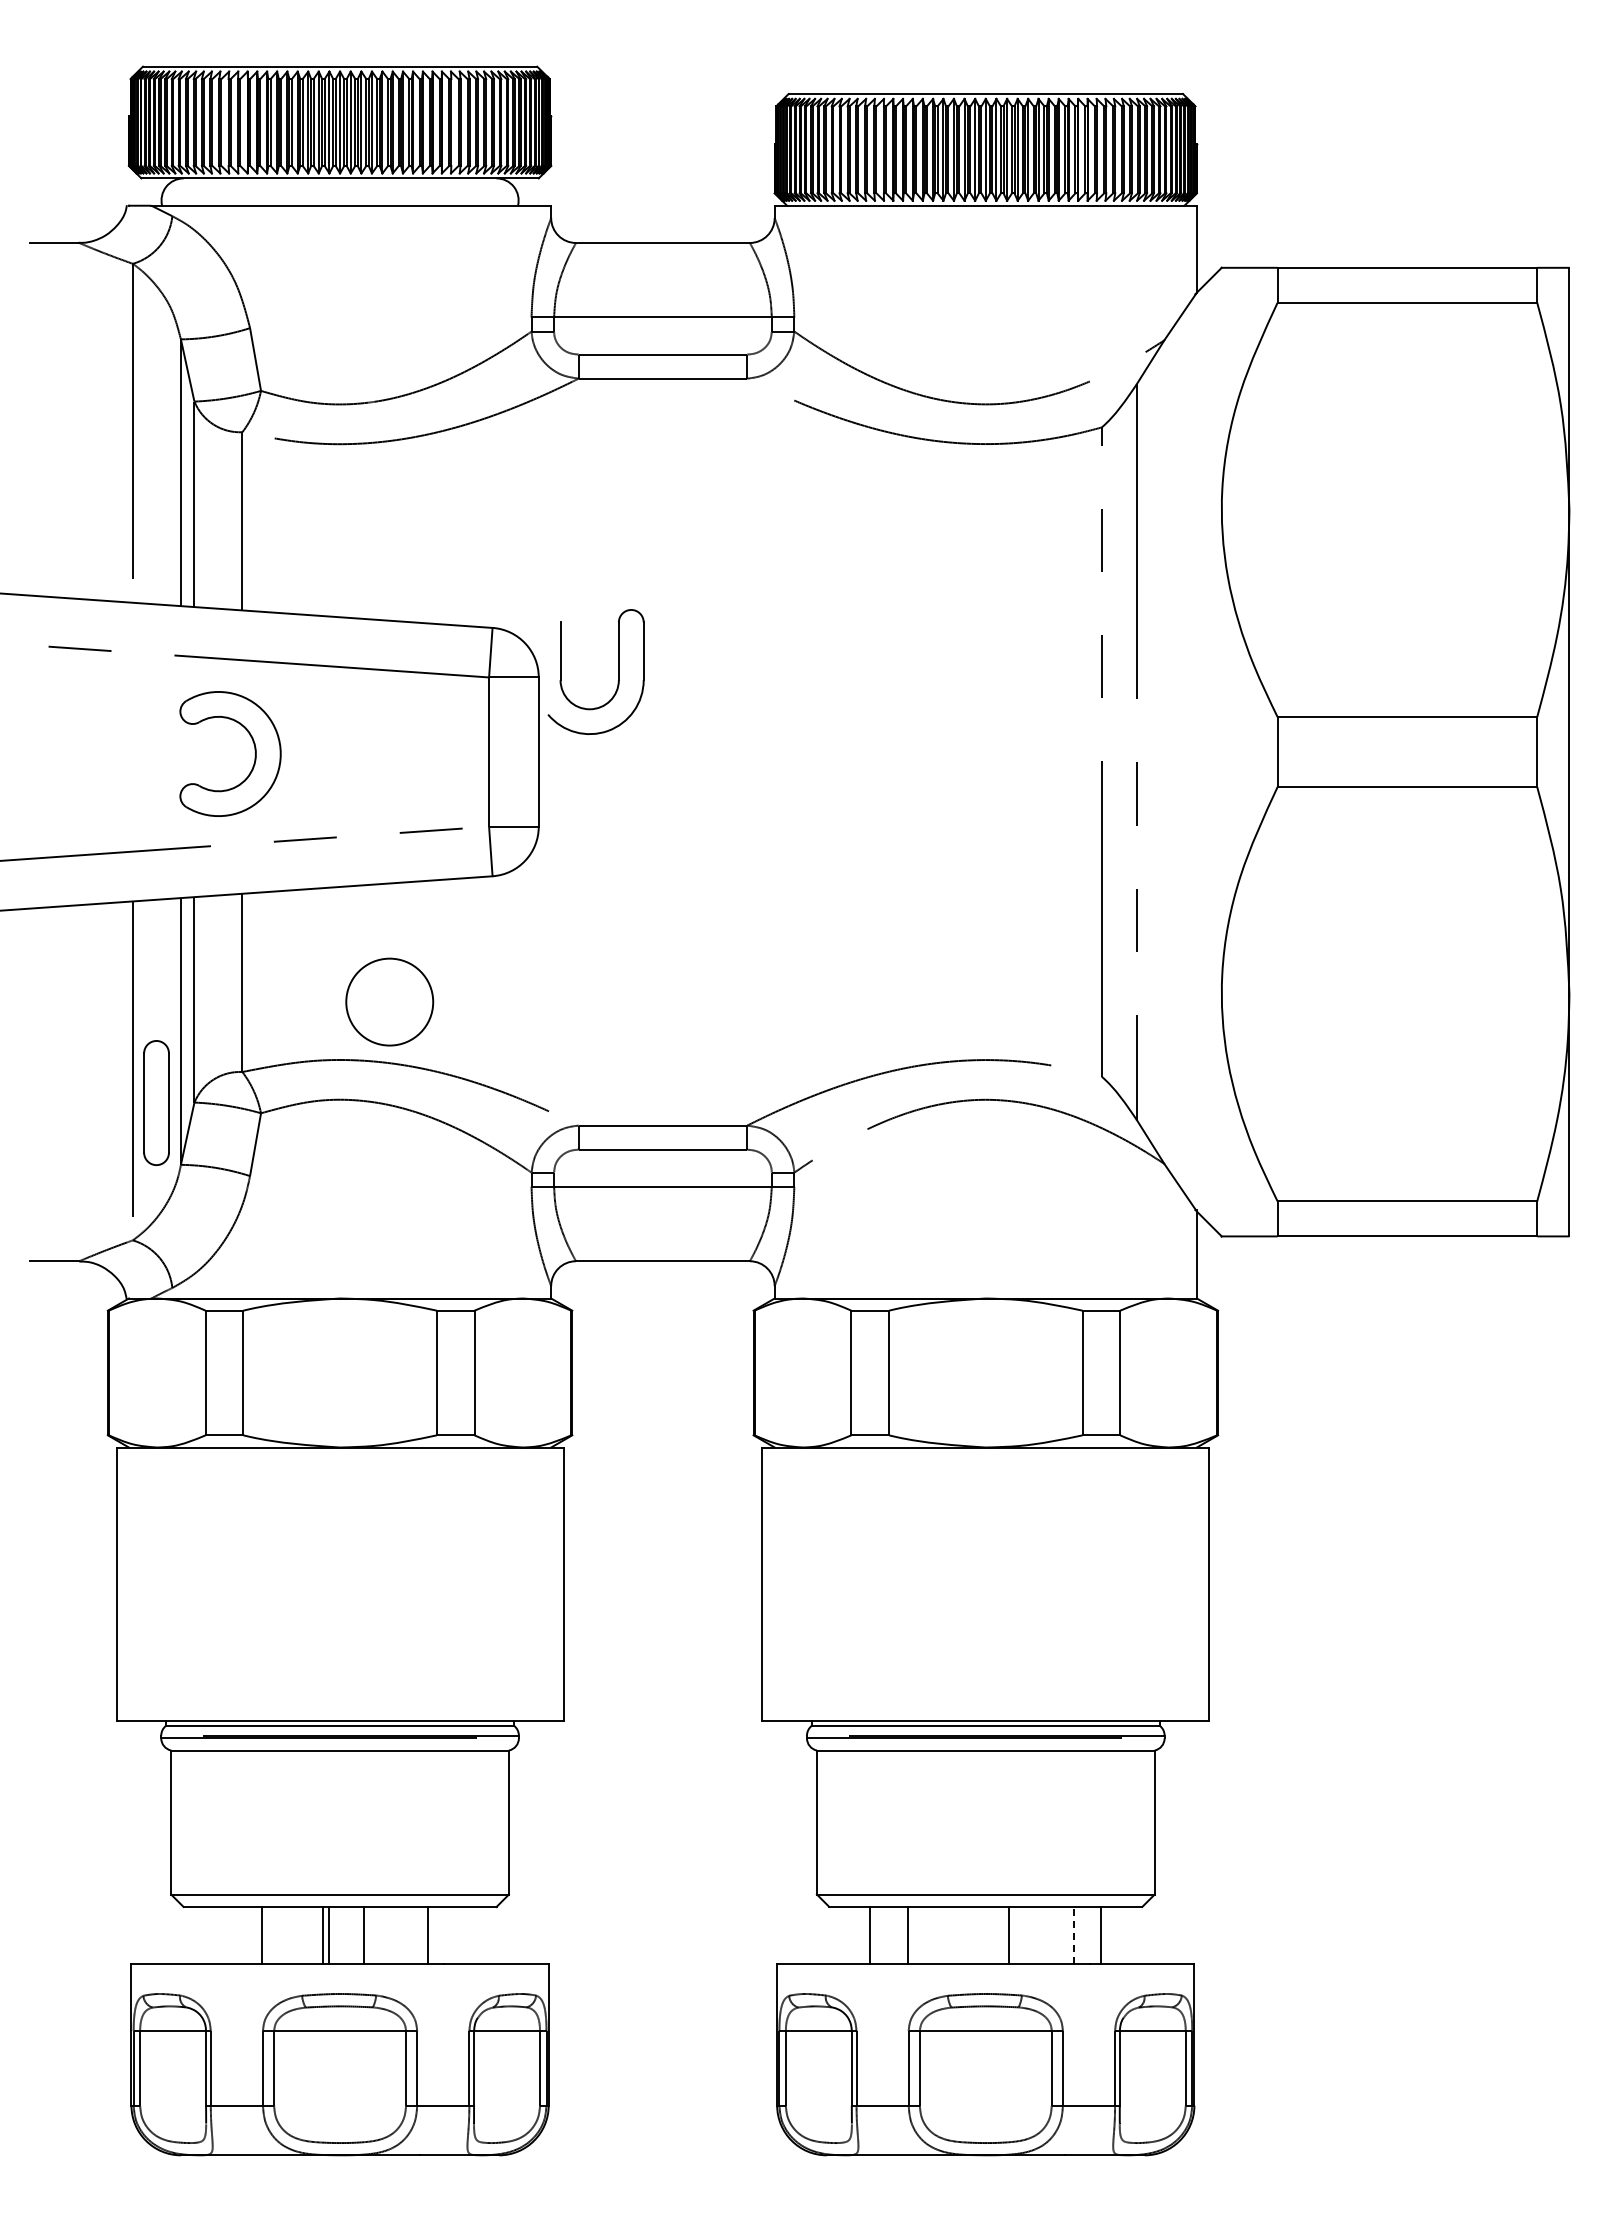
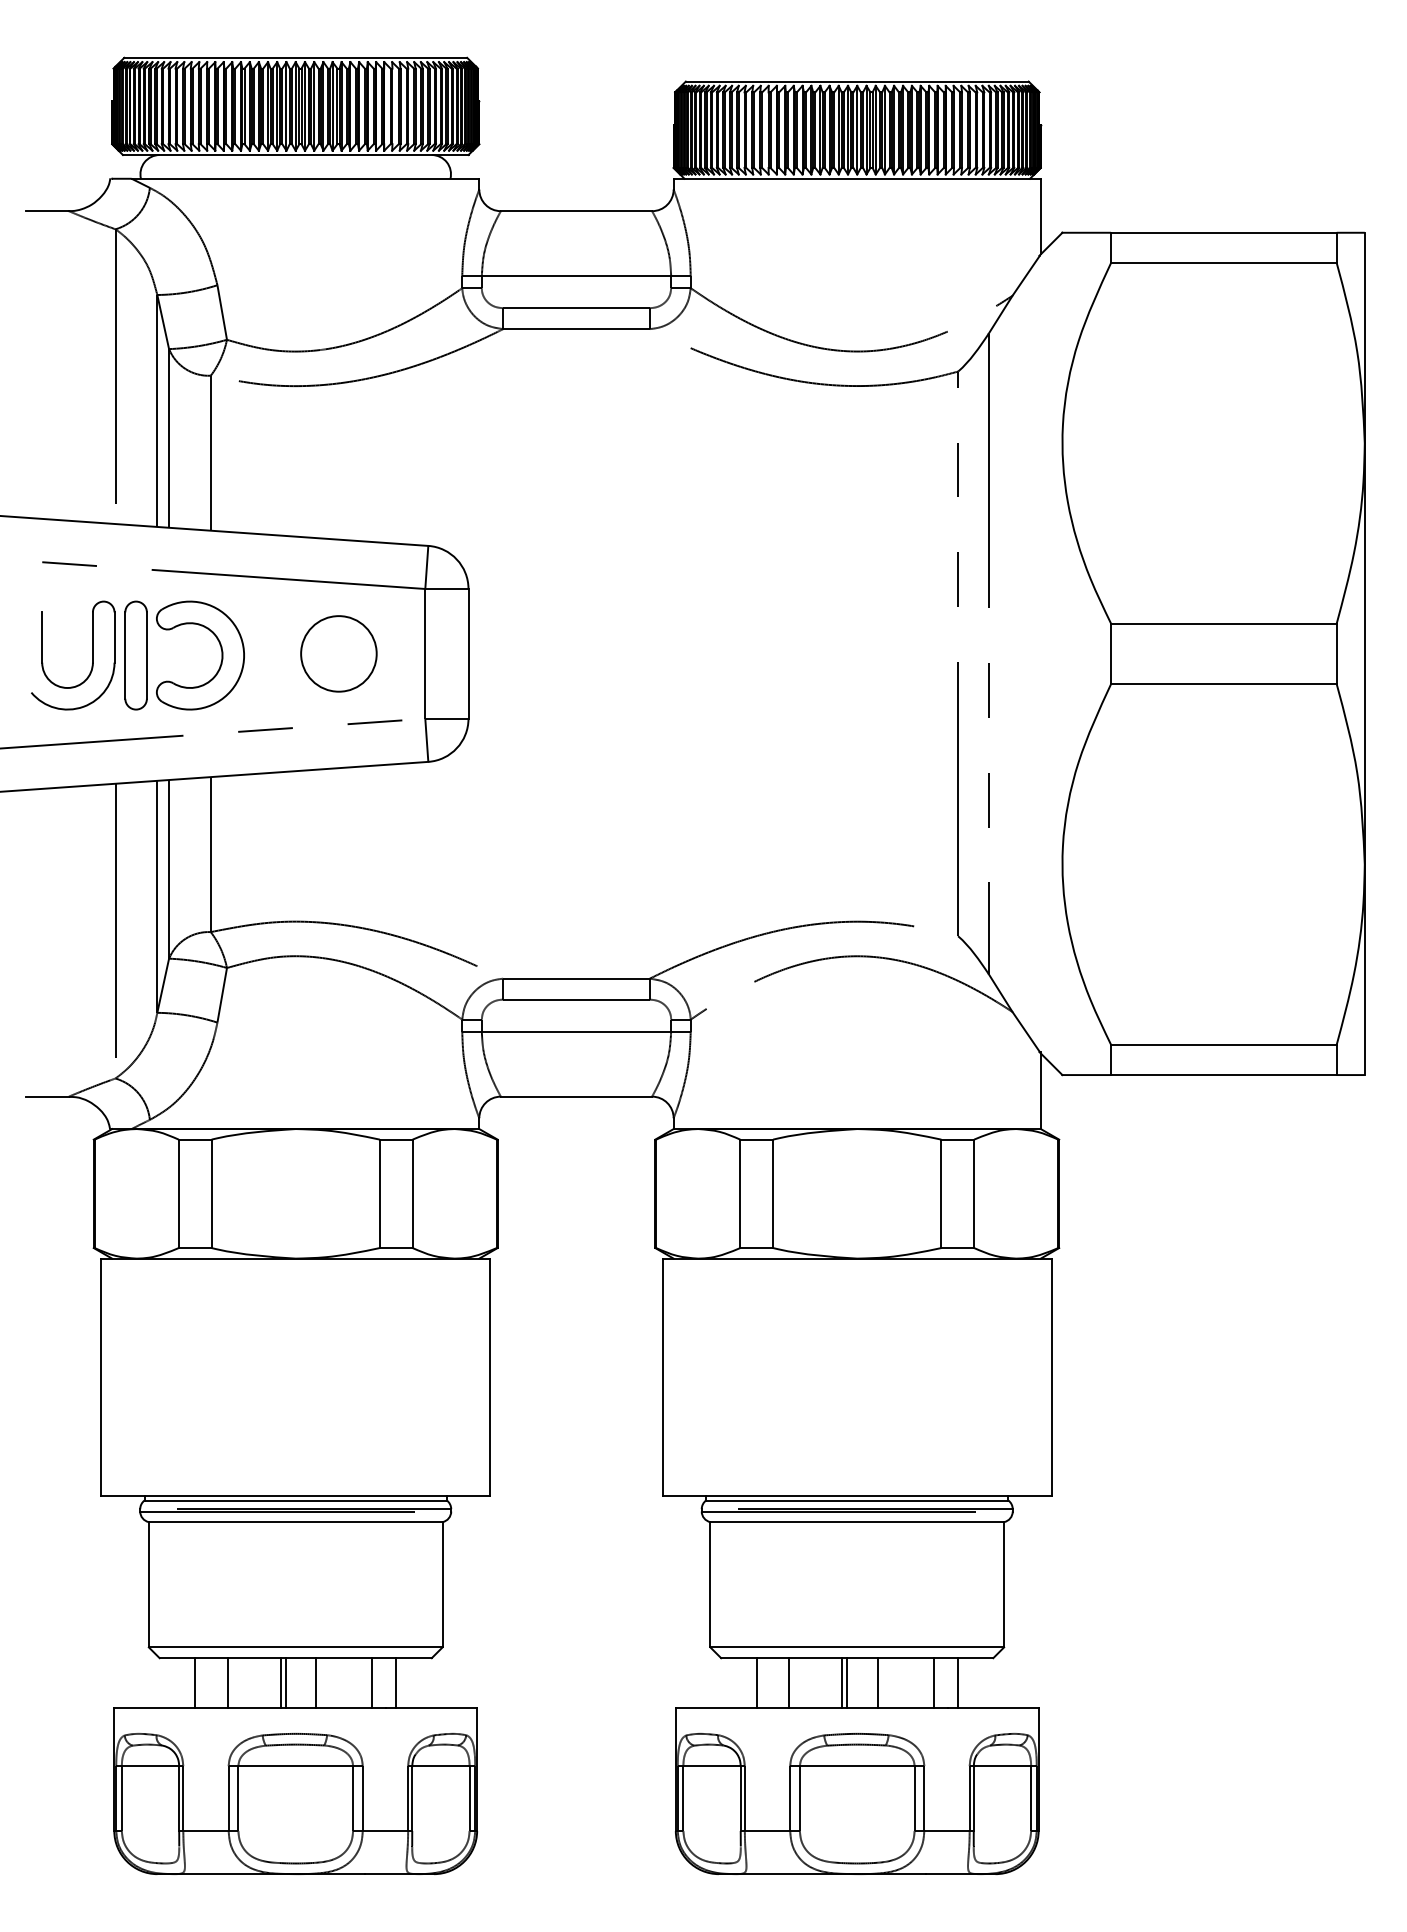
part: (618, 671) -> (92, 655), moved
circle: (389, 1001) -> (338, 653), moved
part: (156, 1102) -> (136, 655), moved
line: (224, 1935) -> (195, 1682), added
line: (455, 1935) -> (396, 1682), added
line: (968, 1935) -> (842, 1682), added
line: (974, 1935) -> (847, 1682), added
line: (1073, 1935) -> (933, 1682), dashed -> solid

